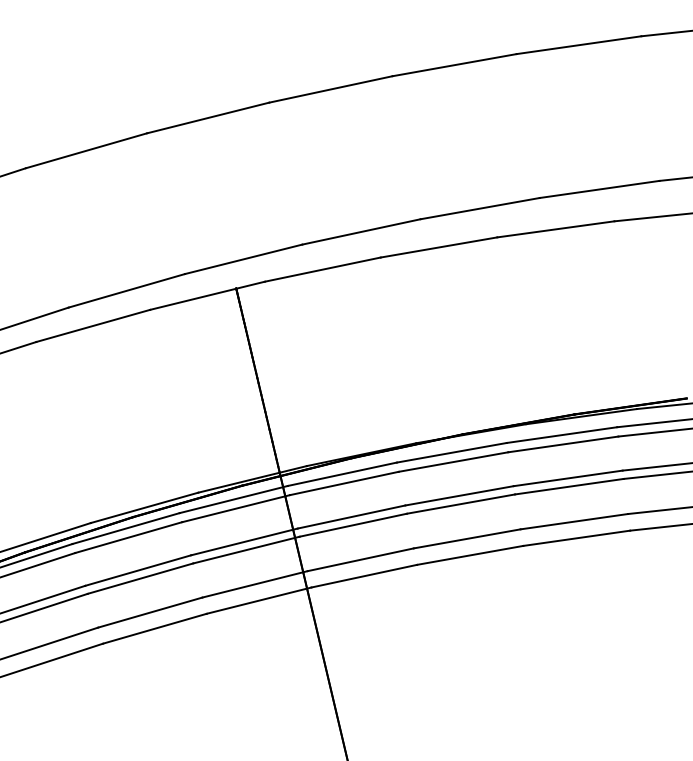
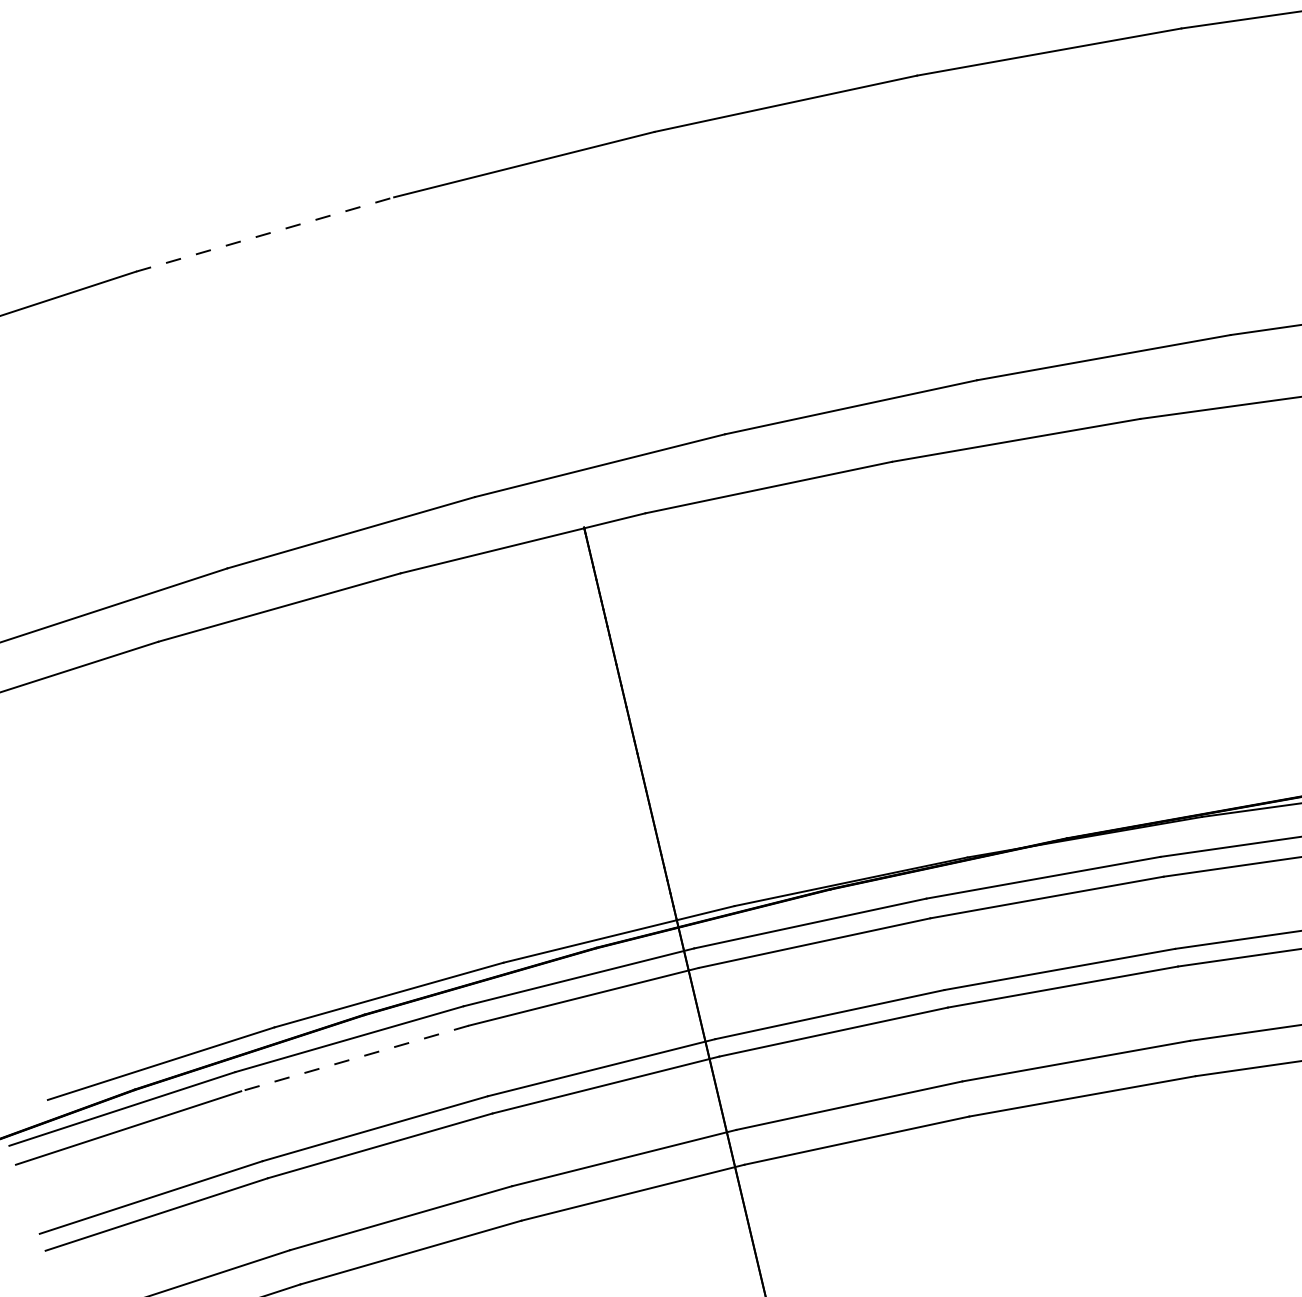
line: (86, 150) -> (265, 233), solid -> dashed
line: (128, 537) -> (354, 1058), solid -> dashed

